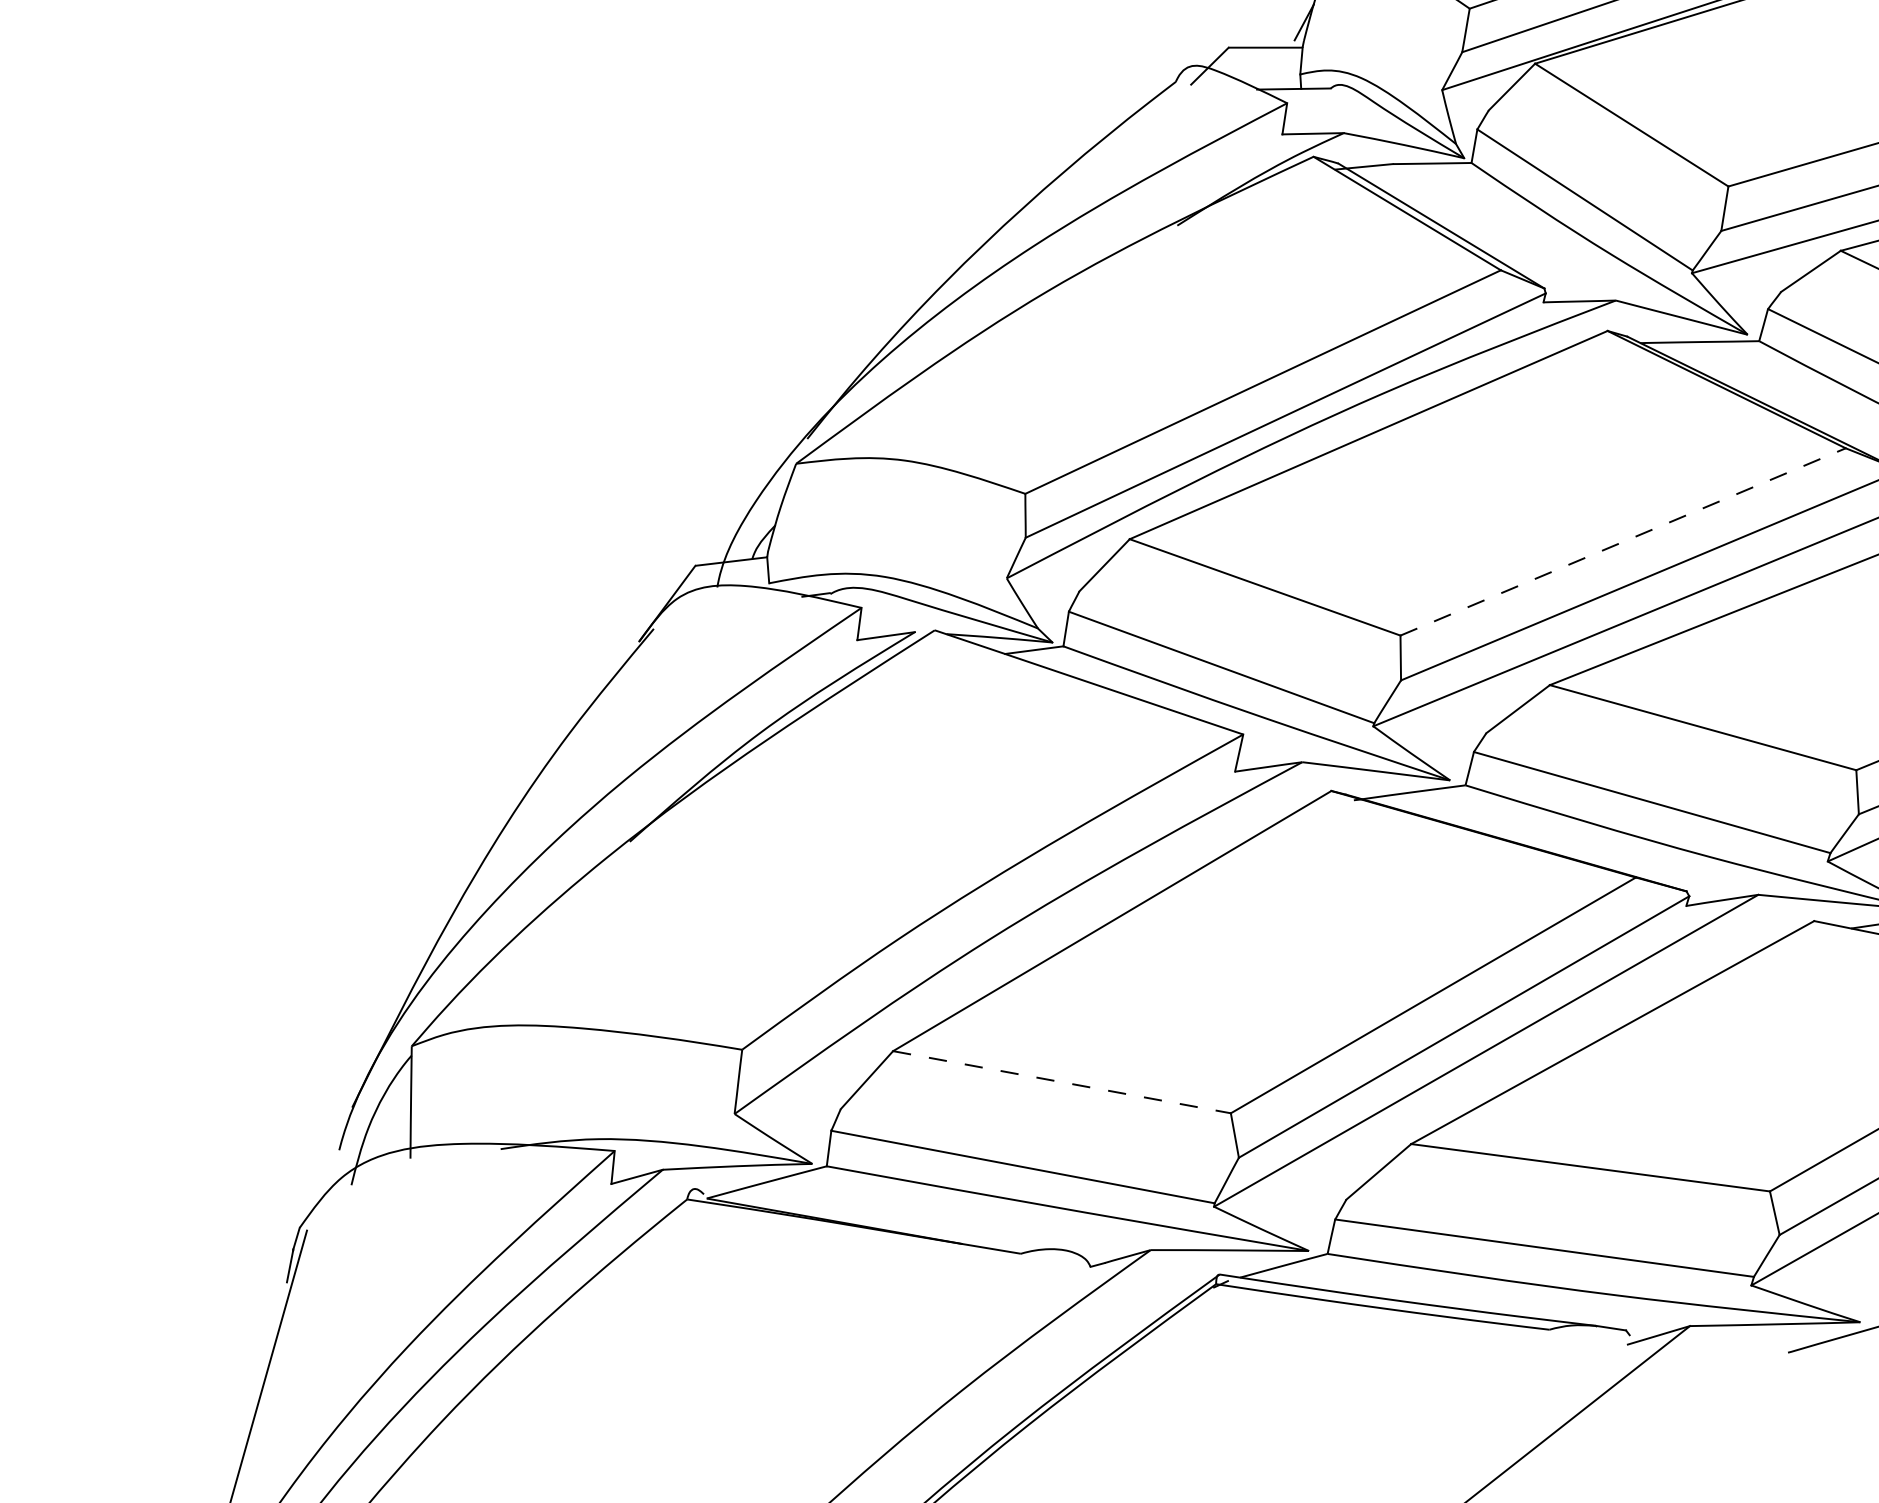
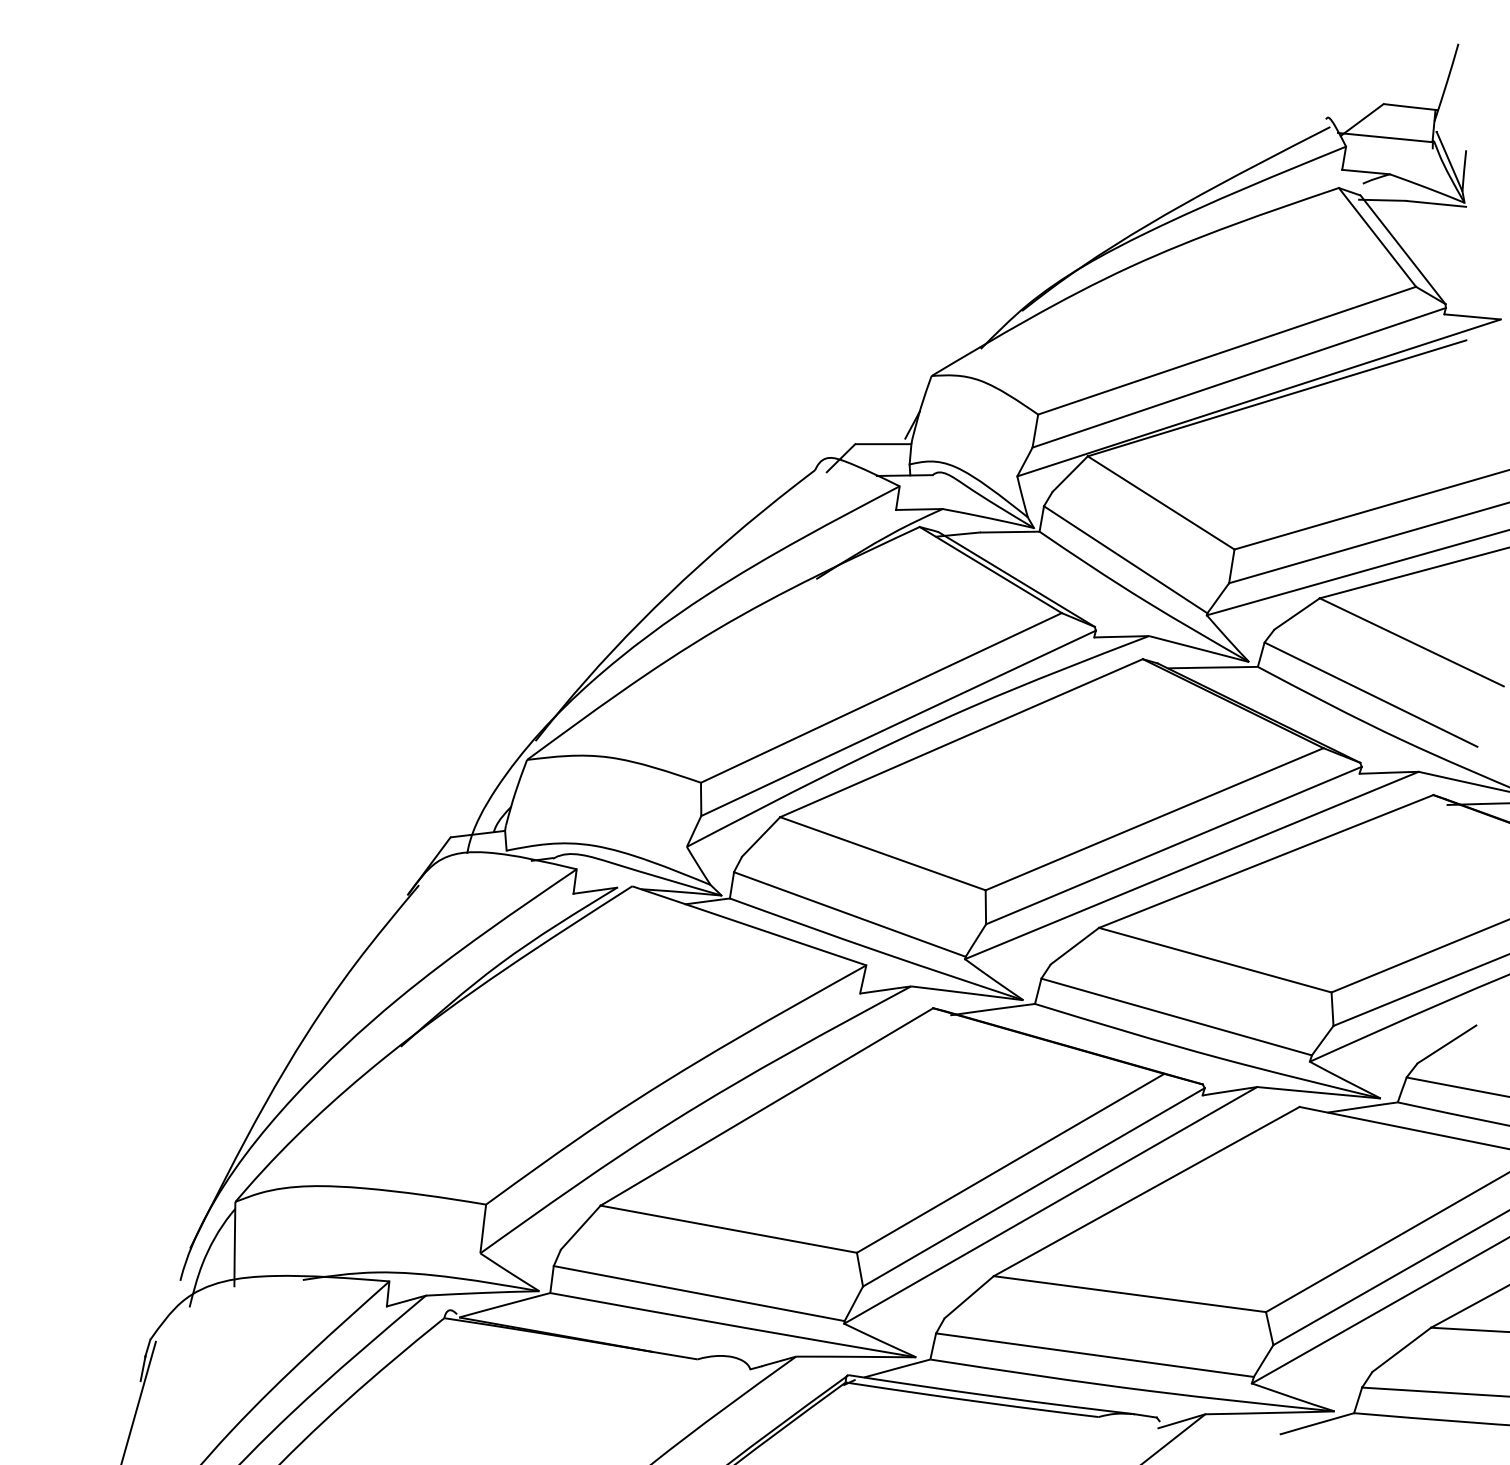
line: (1624, 542) -> (1155, 819), dashed -> solid
line: (1062, 1082) -> (729, 1229), dashed -> solid

